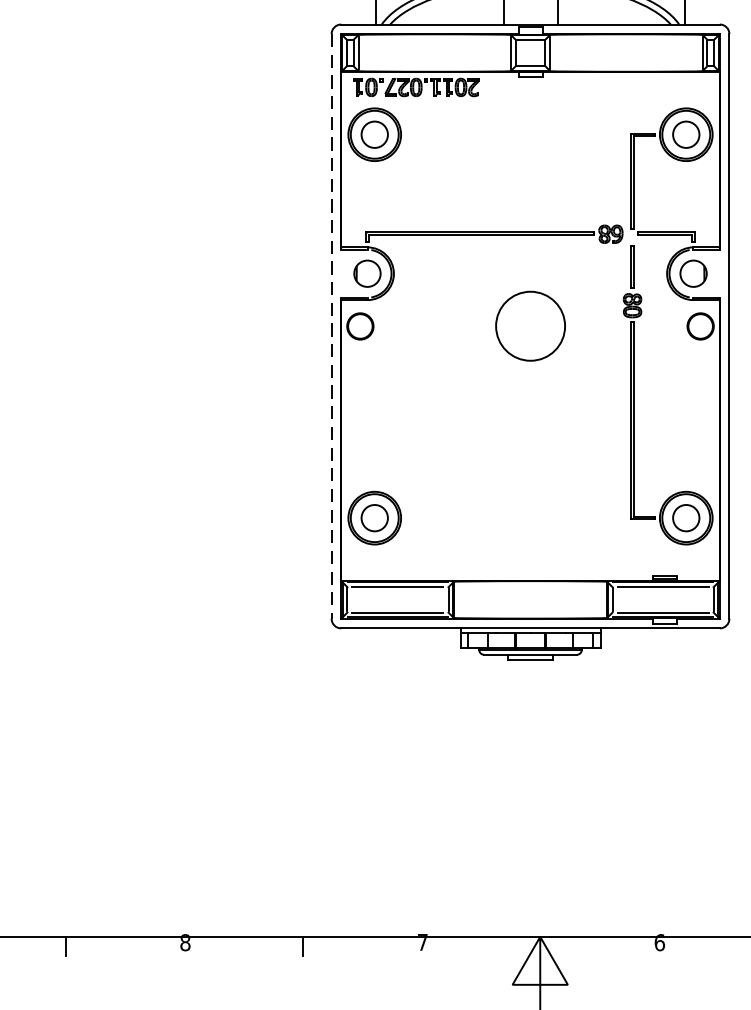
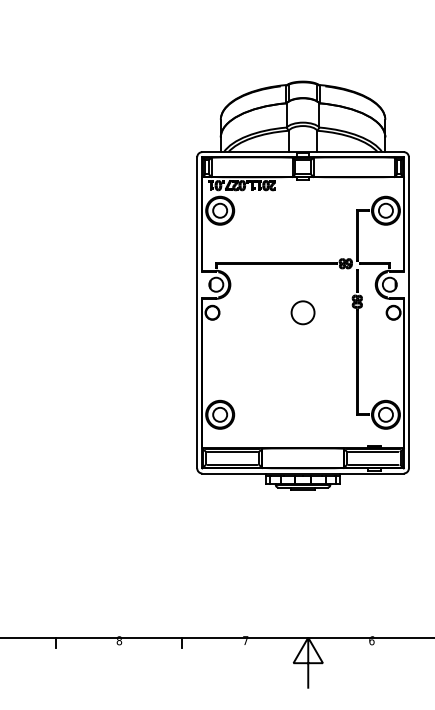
line: (332, 325) -> (197, 312), dashed -> solid
circle: (529, 325) -> (302, 312), size x0.62

